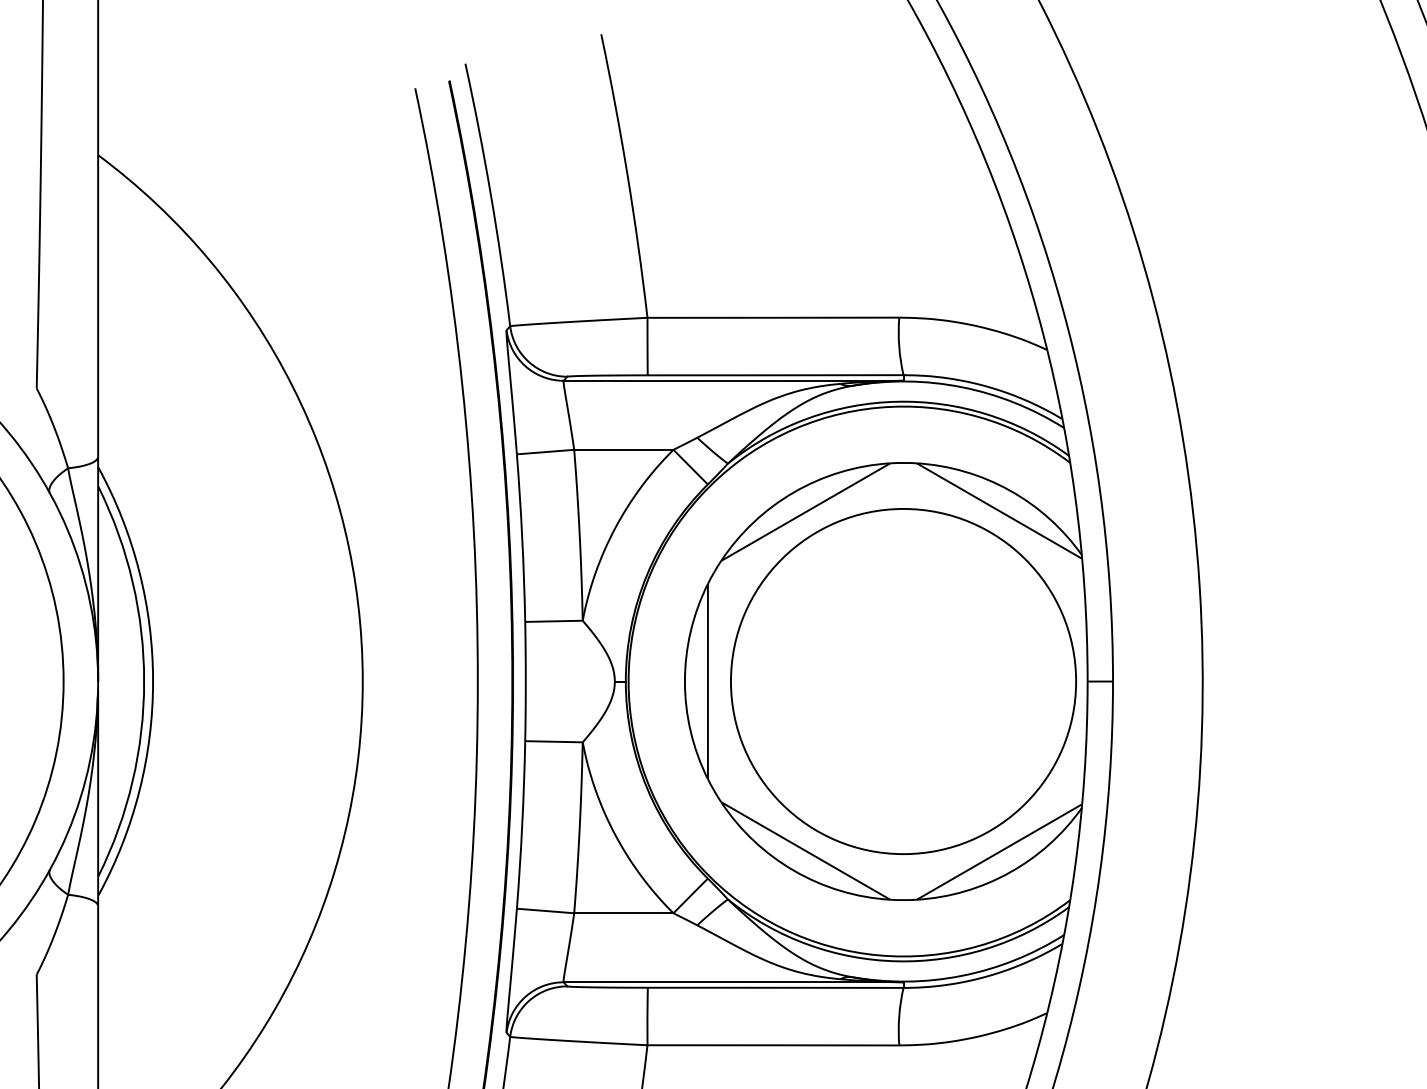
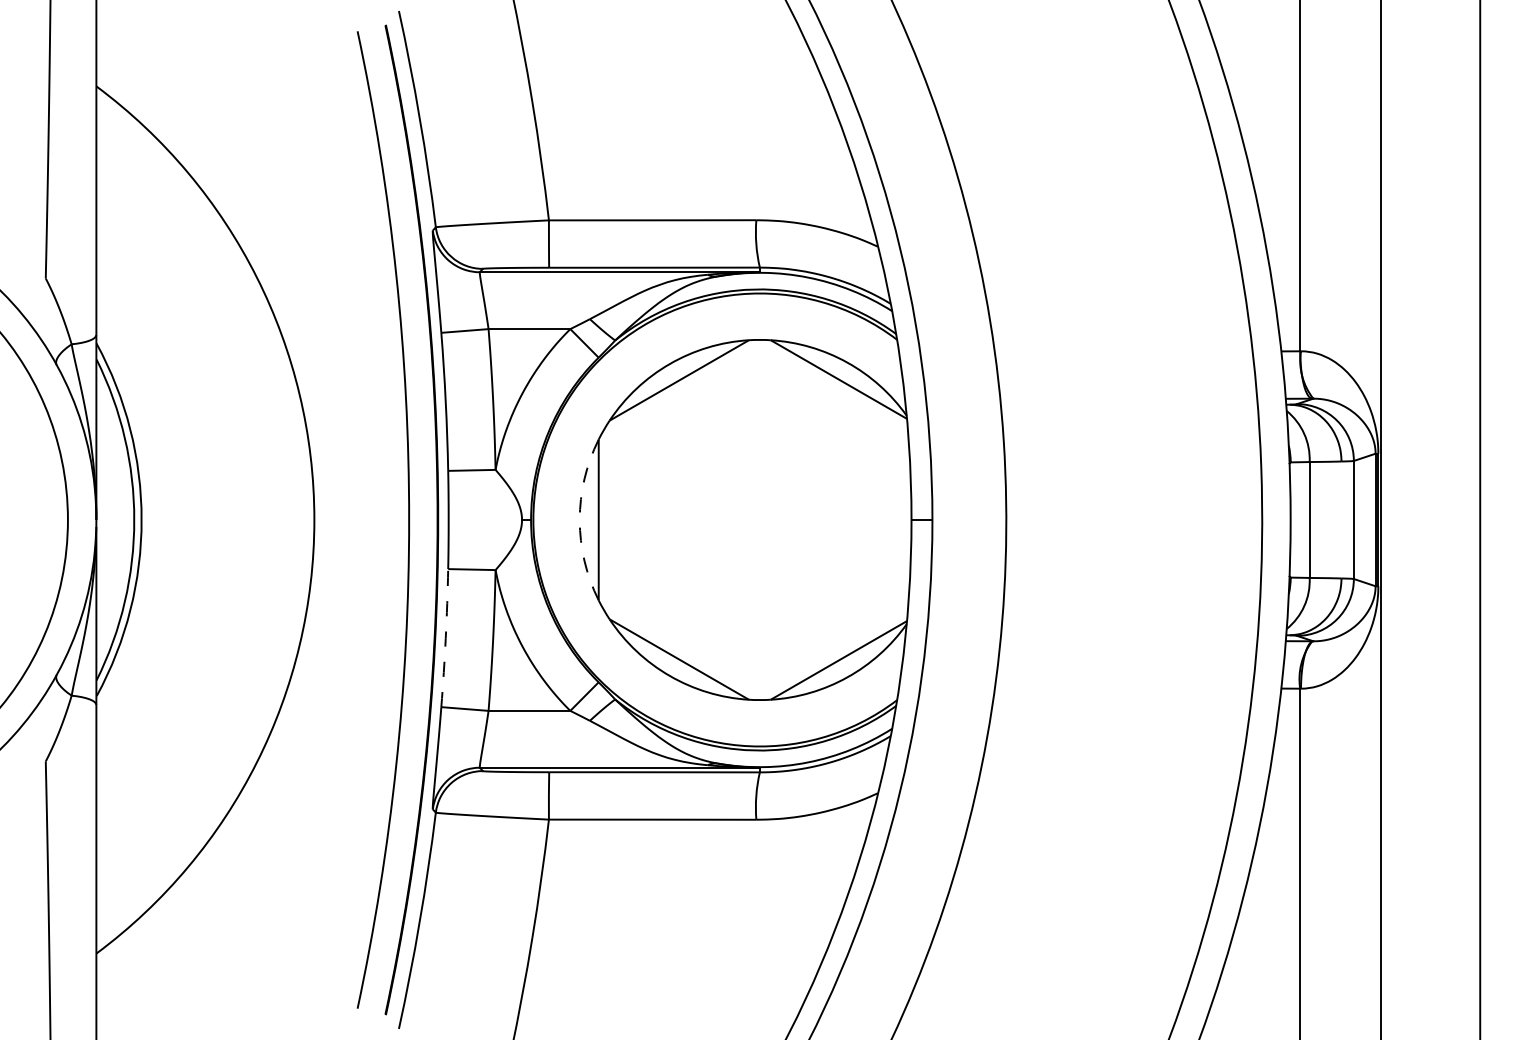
circle: (903, 680) -> (759, 519), removed
arc: (684, 682) -> (579, 520), solid -> dashed
arc: (521, 825) -> (445, 638), solid -> dashed

